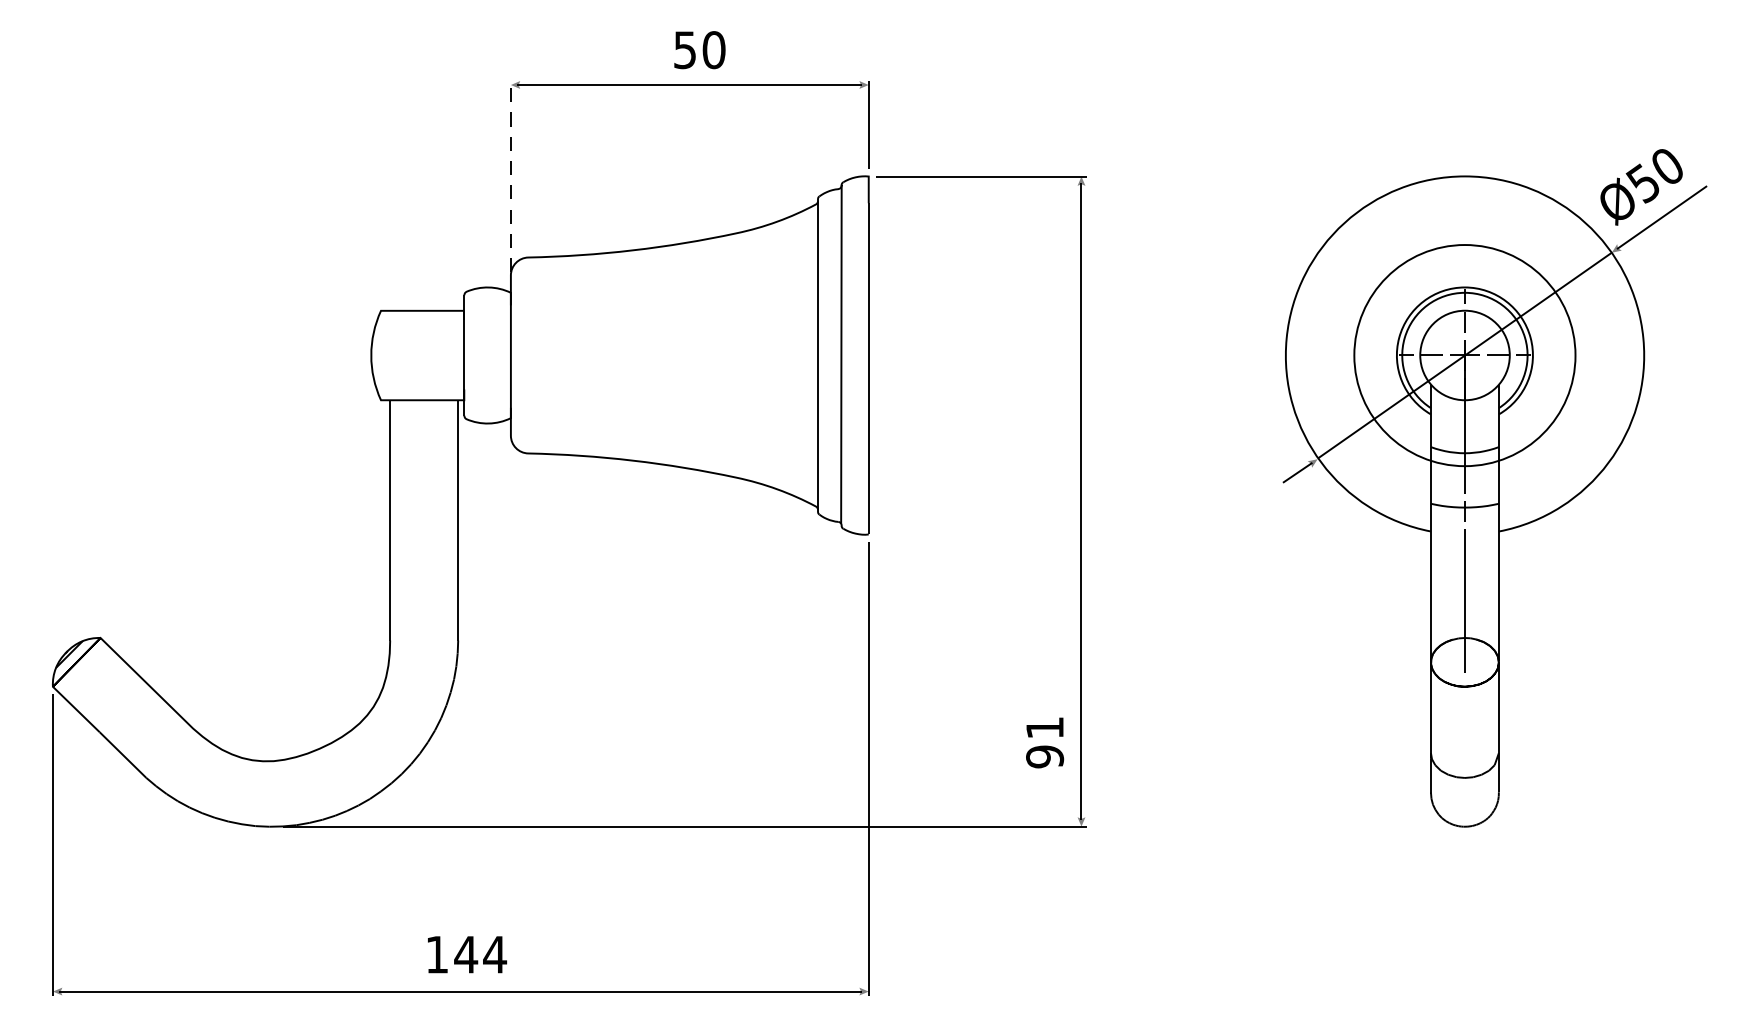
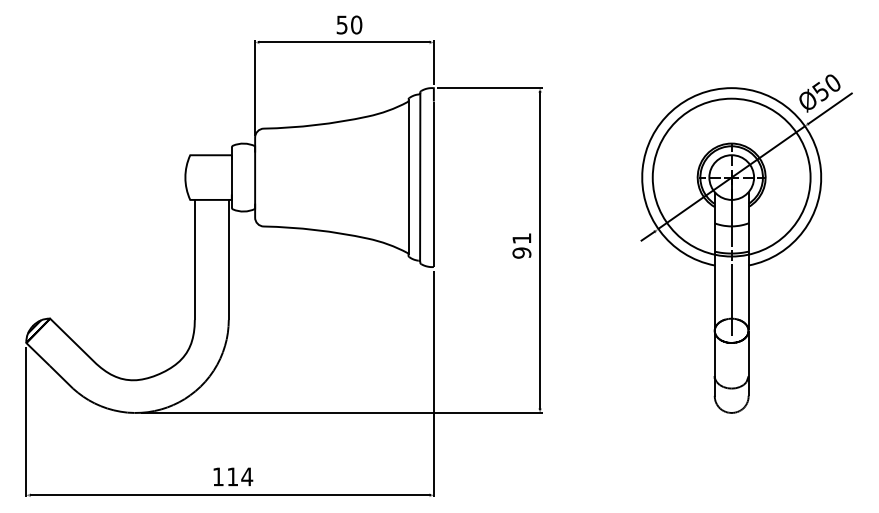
line: (511, 177) -> (255, 88), dashed -> solid
circle: (1464, 355) -> (731, 177), size x1.43
text: (1044, 741) -> (521, 245), moved
text: (465, 953) -> (232, 476), 144 -> 114

